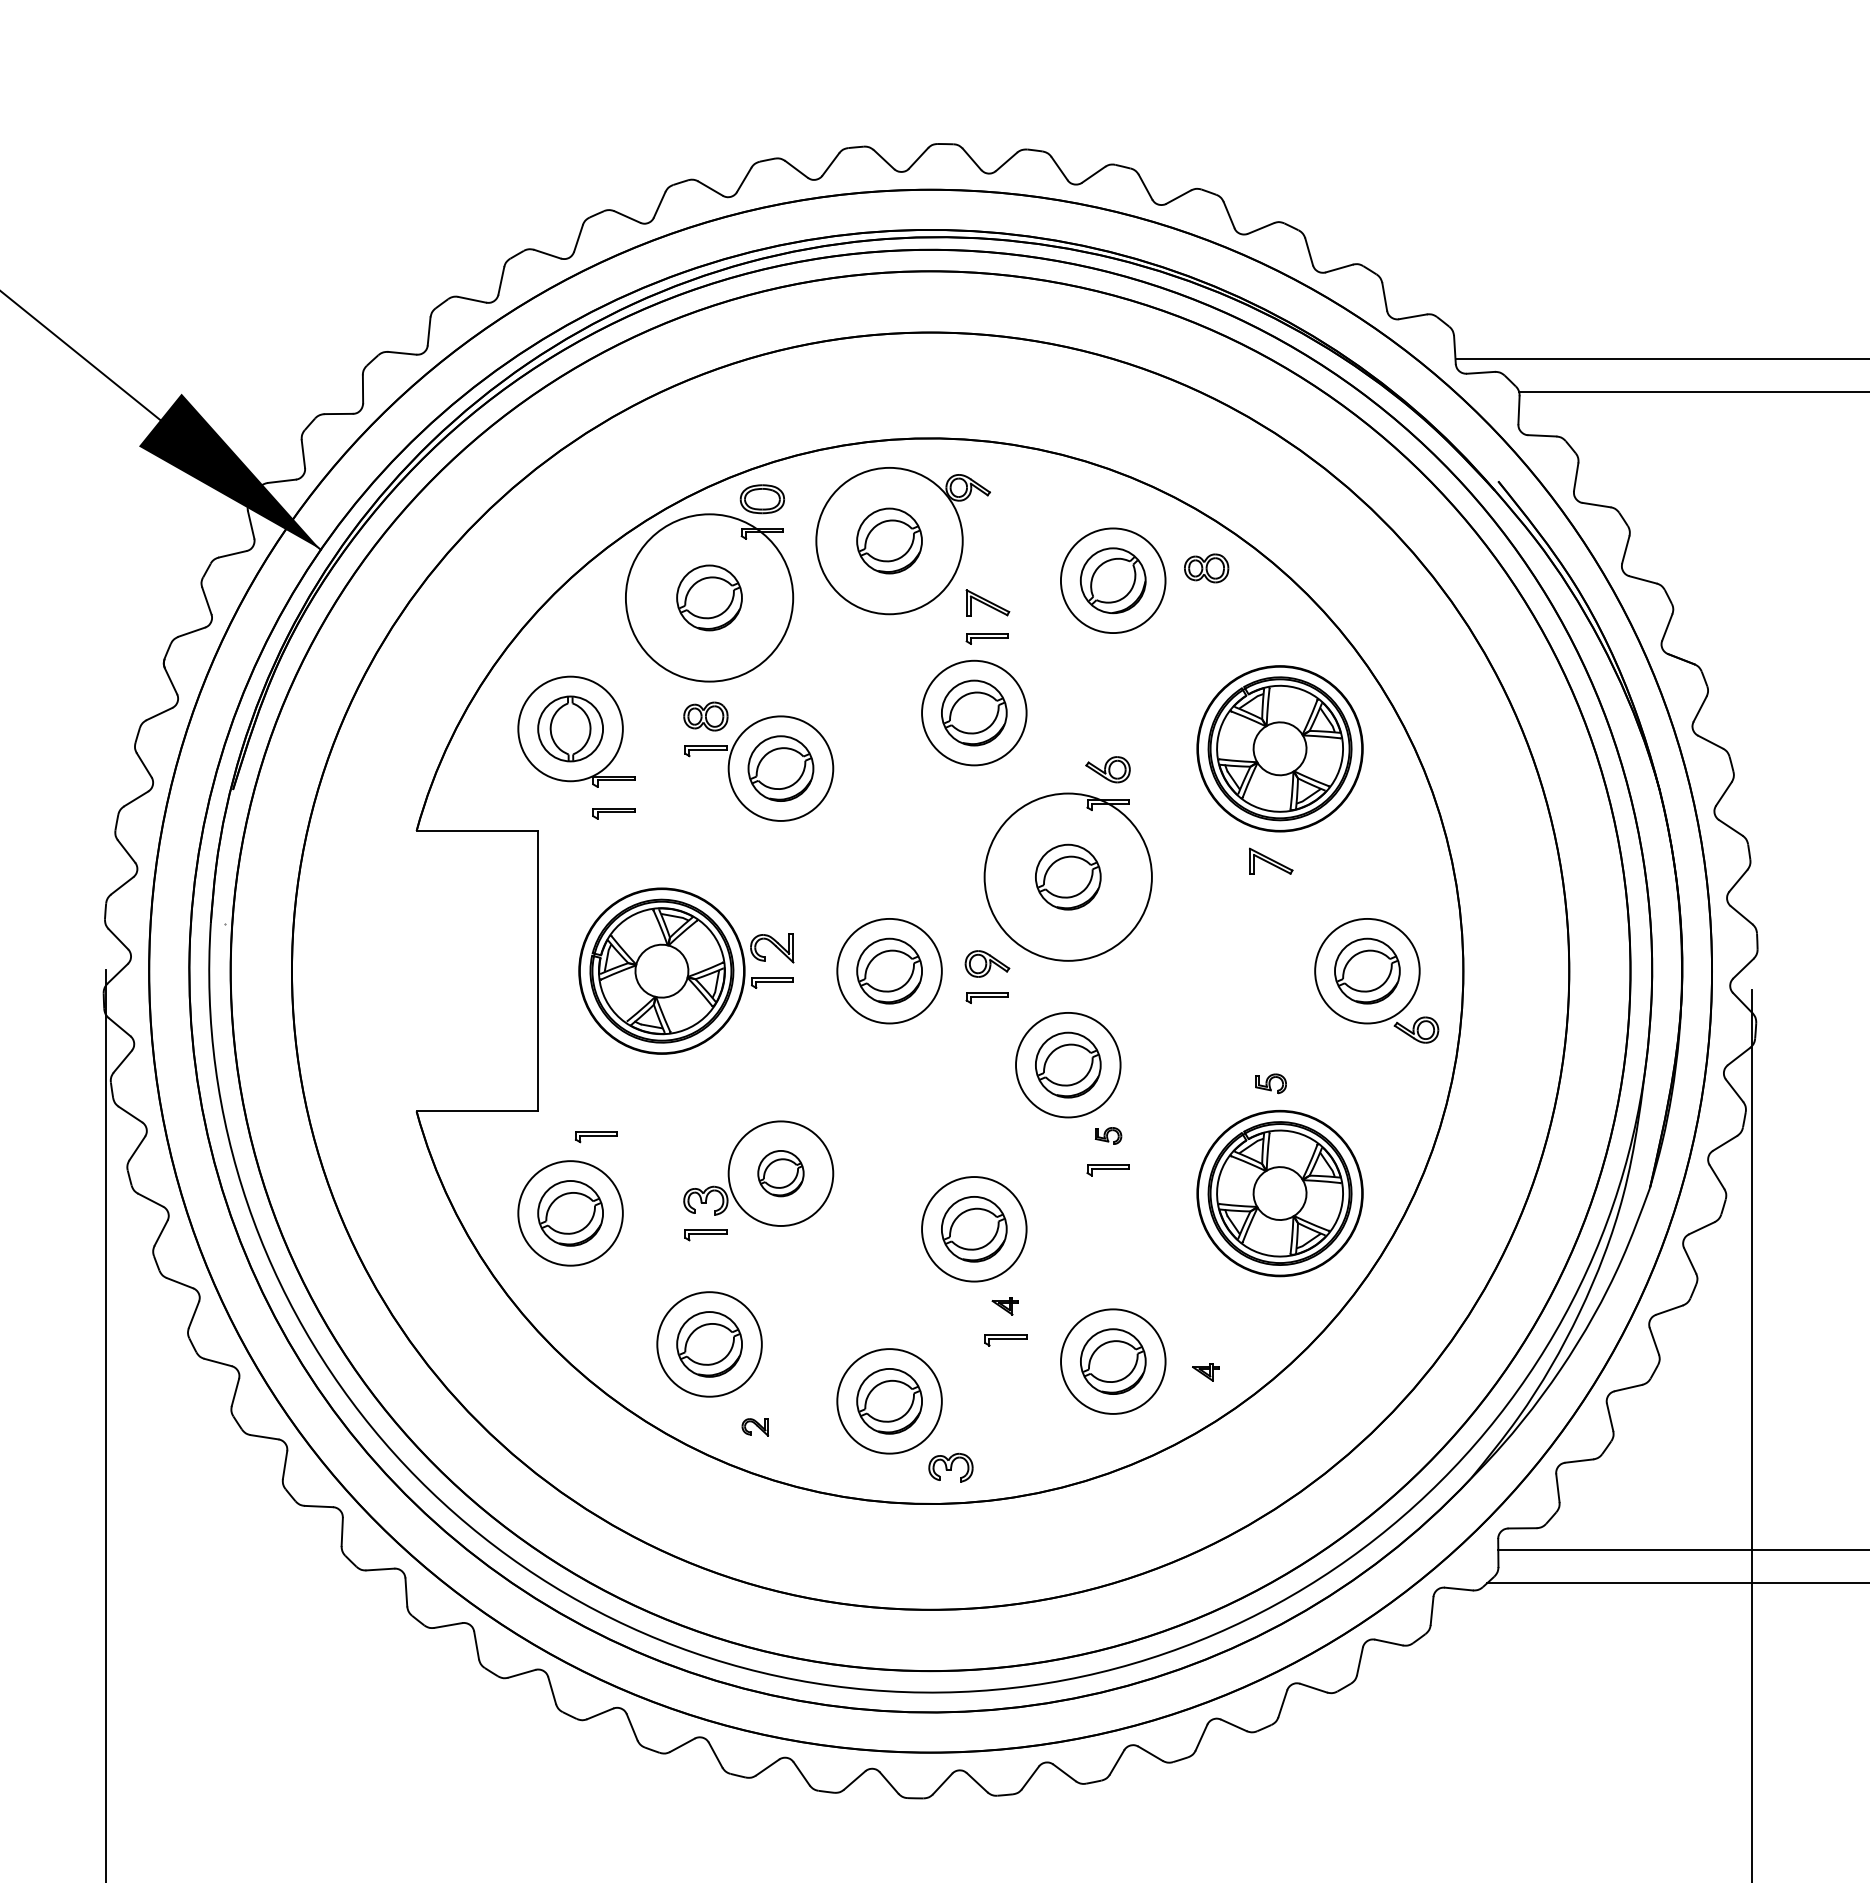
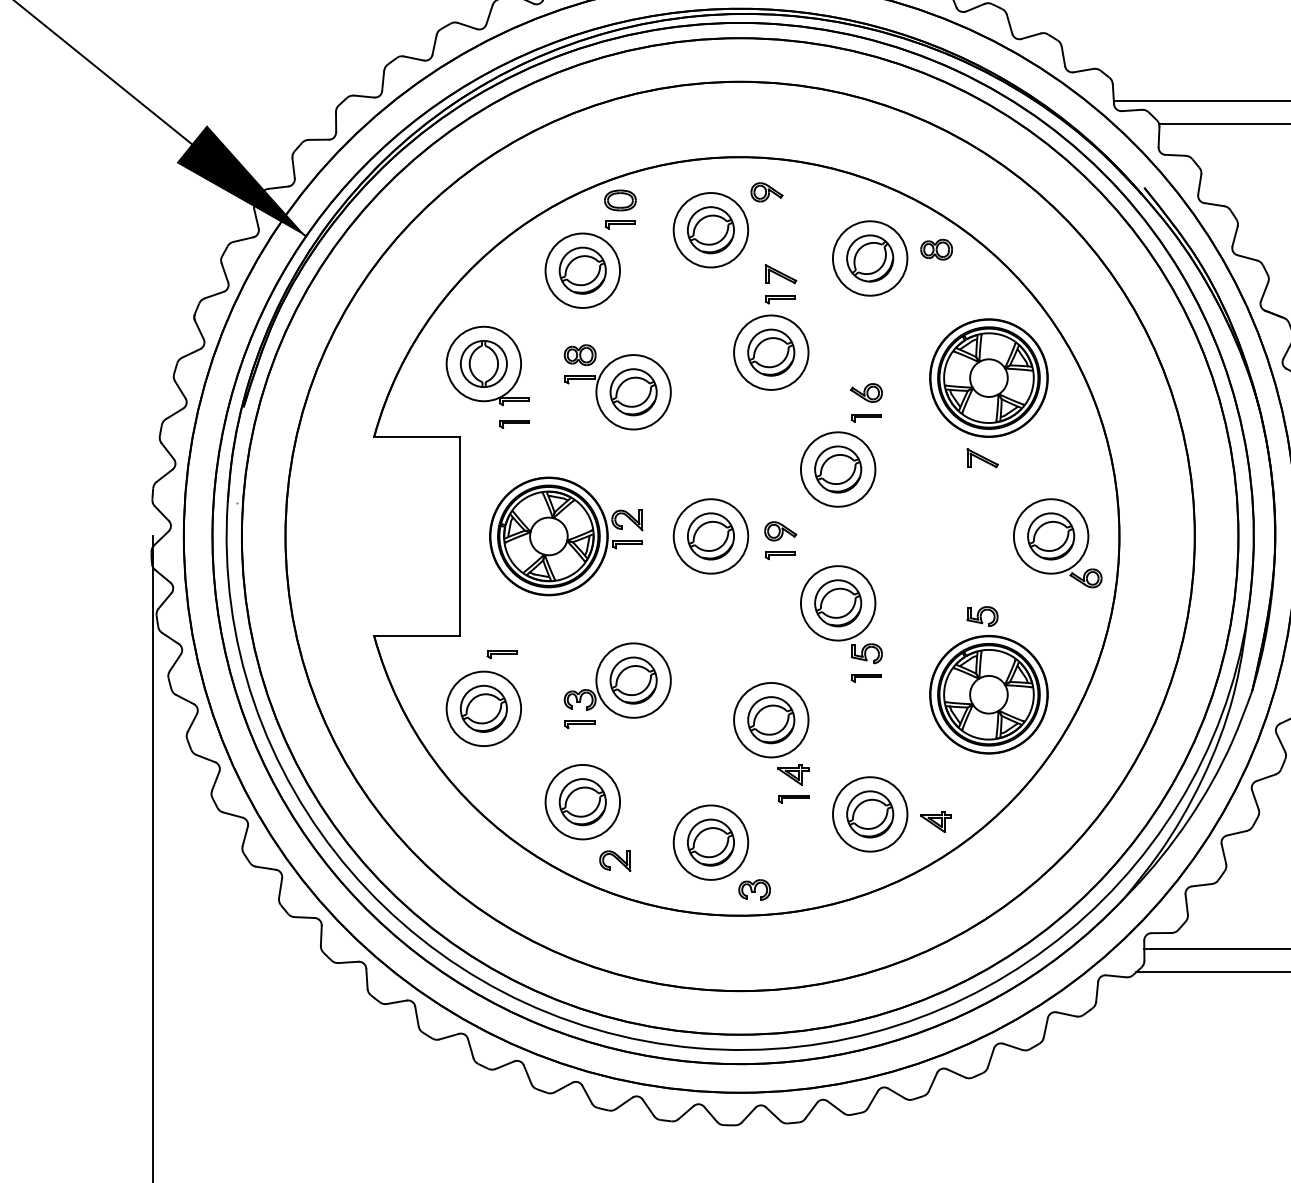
circle: (889, 540) -> (710, 229), size x0.71
circle: (709, 597) -> (582, 270), size x0.62
circle: (1068, 876) -> (838, 469), size x0.62
part: (1271, 1083) -> (982, 616), size x1.43
part: (1108, 1135) -> (866, 653), size x1.67
part: (780, 1173) -> (633, 680), size x1.43
part: (1005, 1306) -> (793, 775), size x1.67
part: (1205, 1372) -> (935, 822), size x1.67
part: (755, 1427) -> (615, 861), size x1.67

